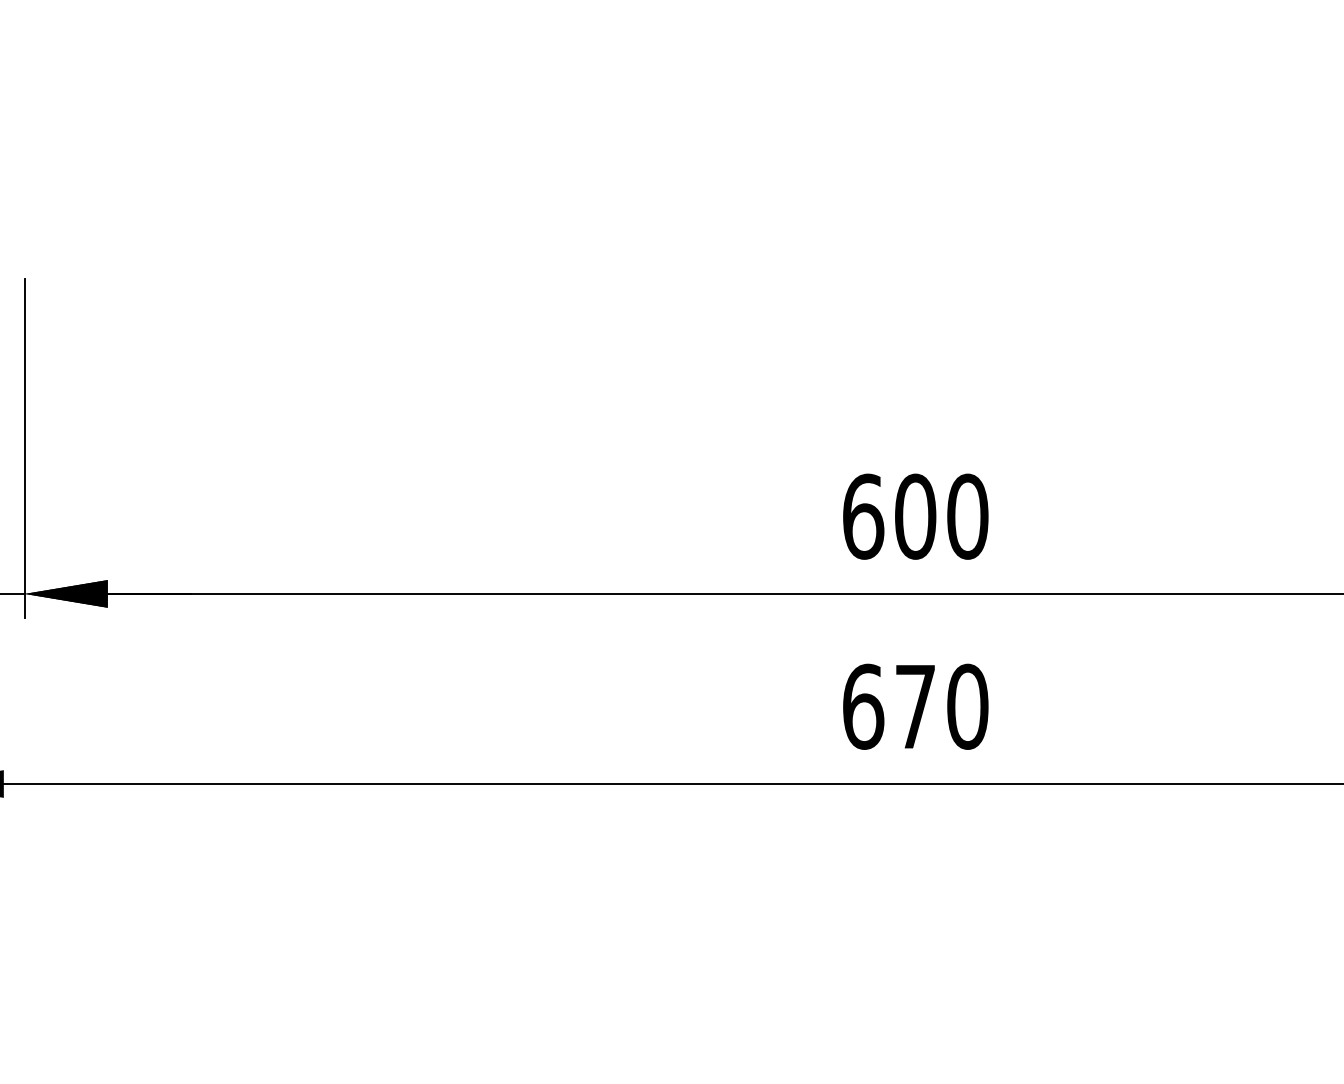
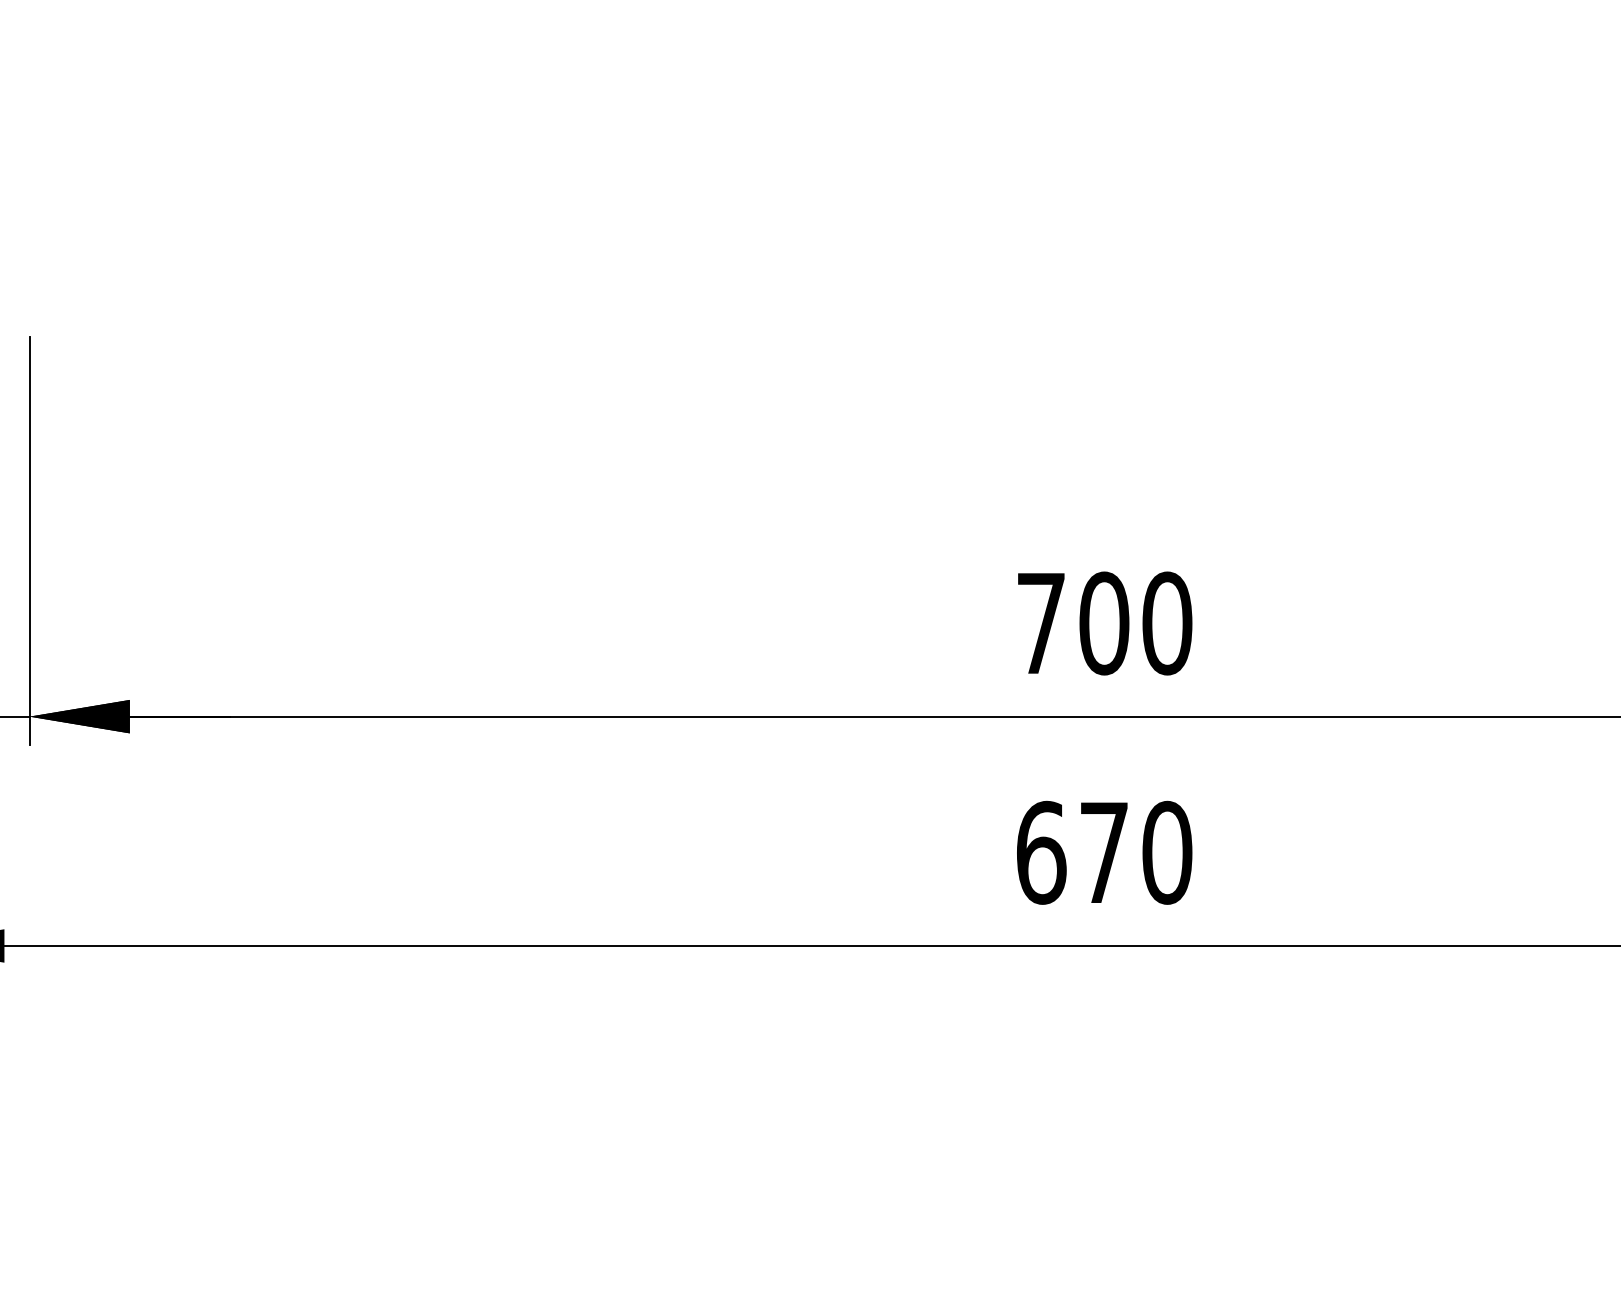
text: (863, 516) -> (1041, 623), 600 -> 700

